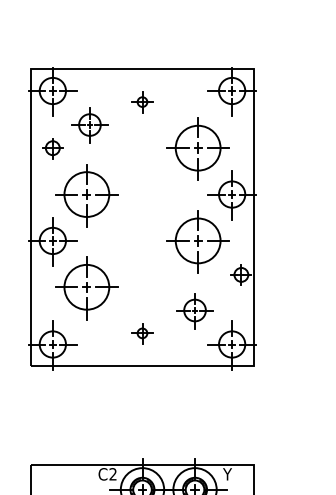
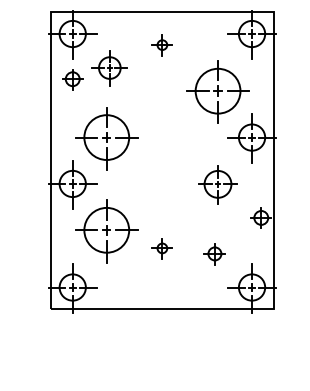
part: (52, 148) -> (72, 79), moved
part: (197, 241) -> (217, 184), size x0.6
part: (194, 311) -> (214, 254), size x0.6
part: (142, 333) -> (162, 248), moved

